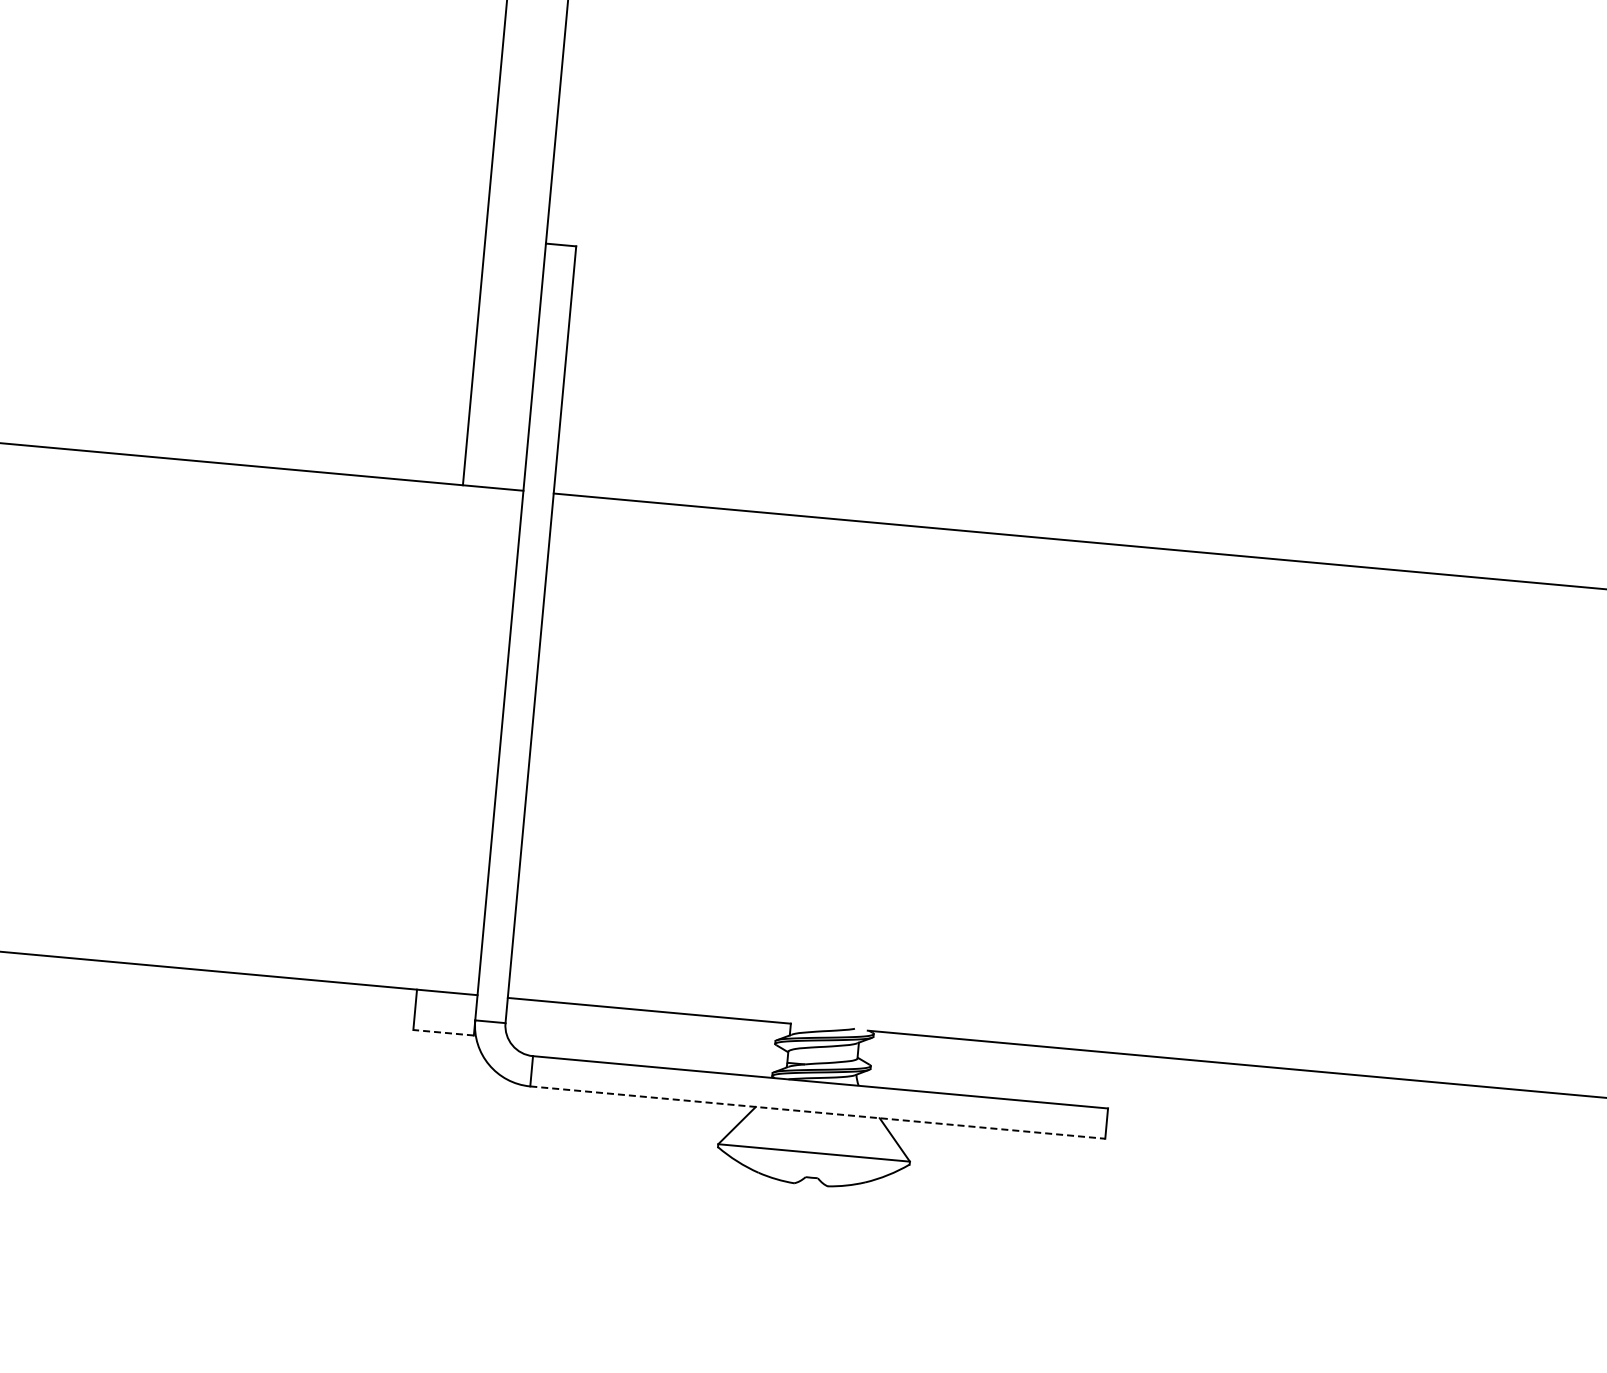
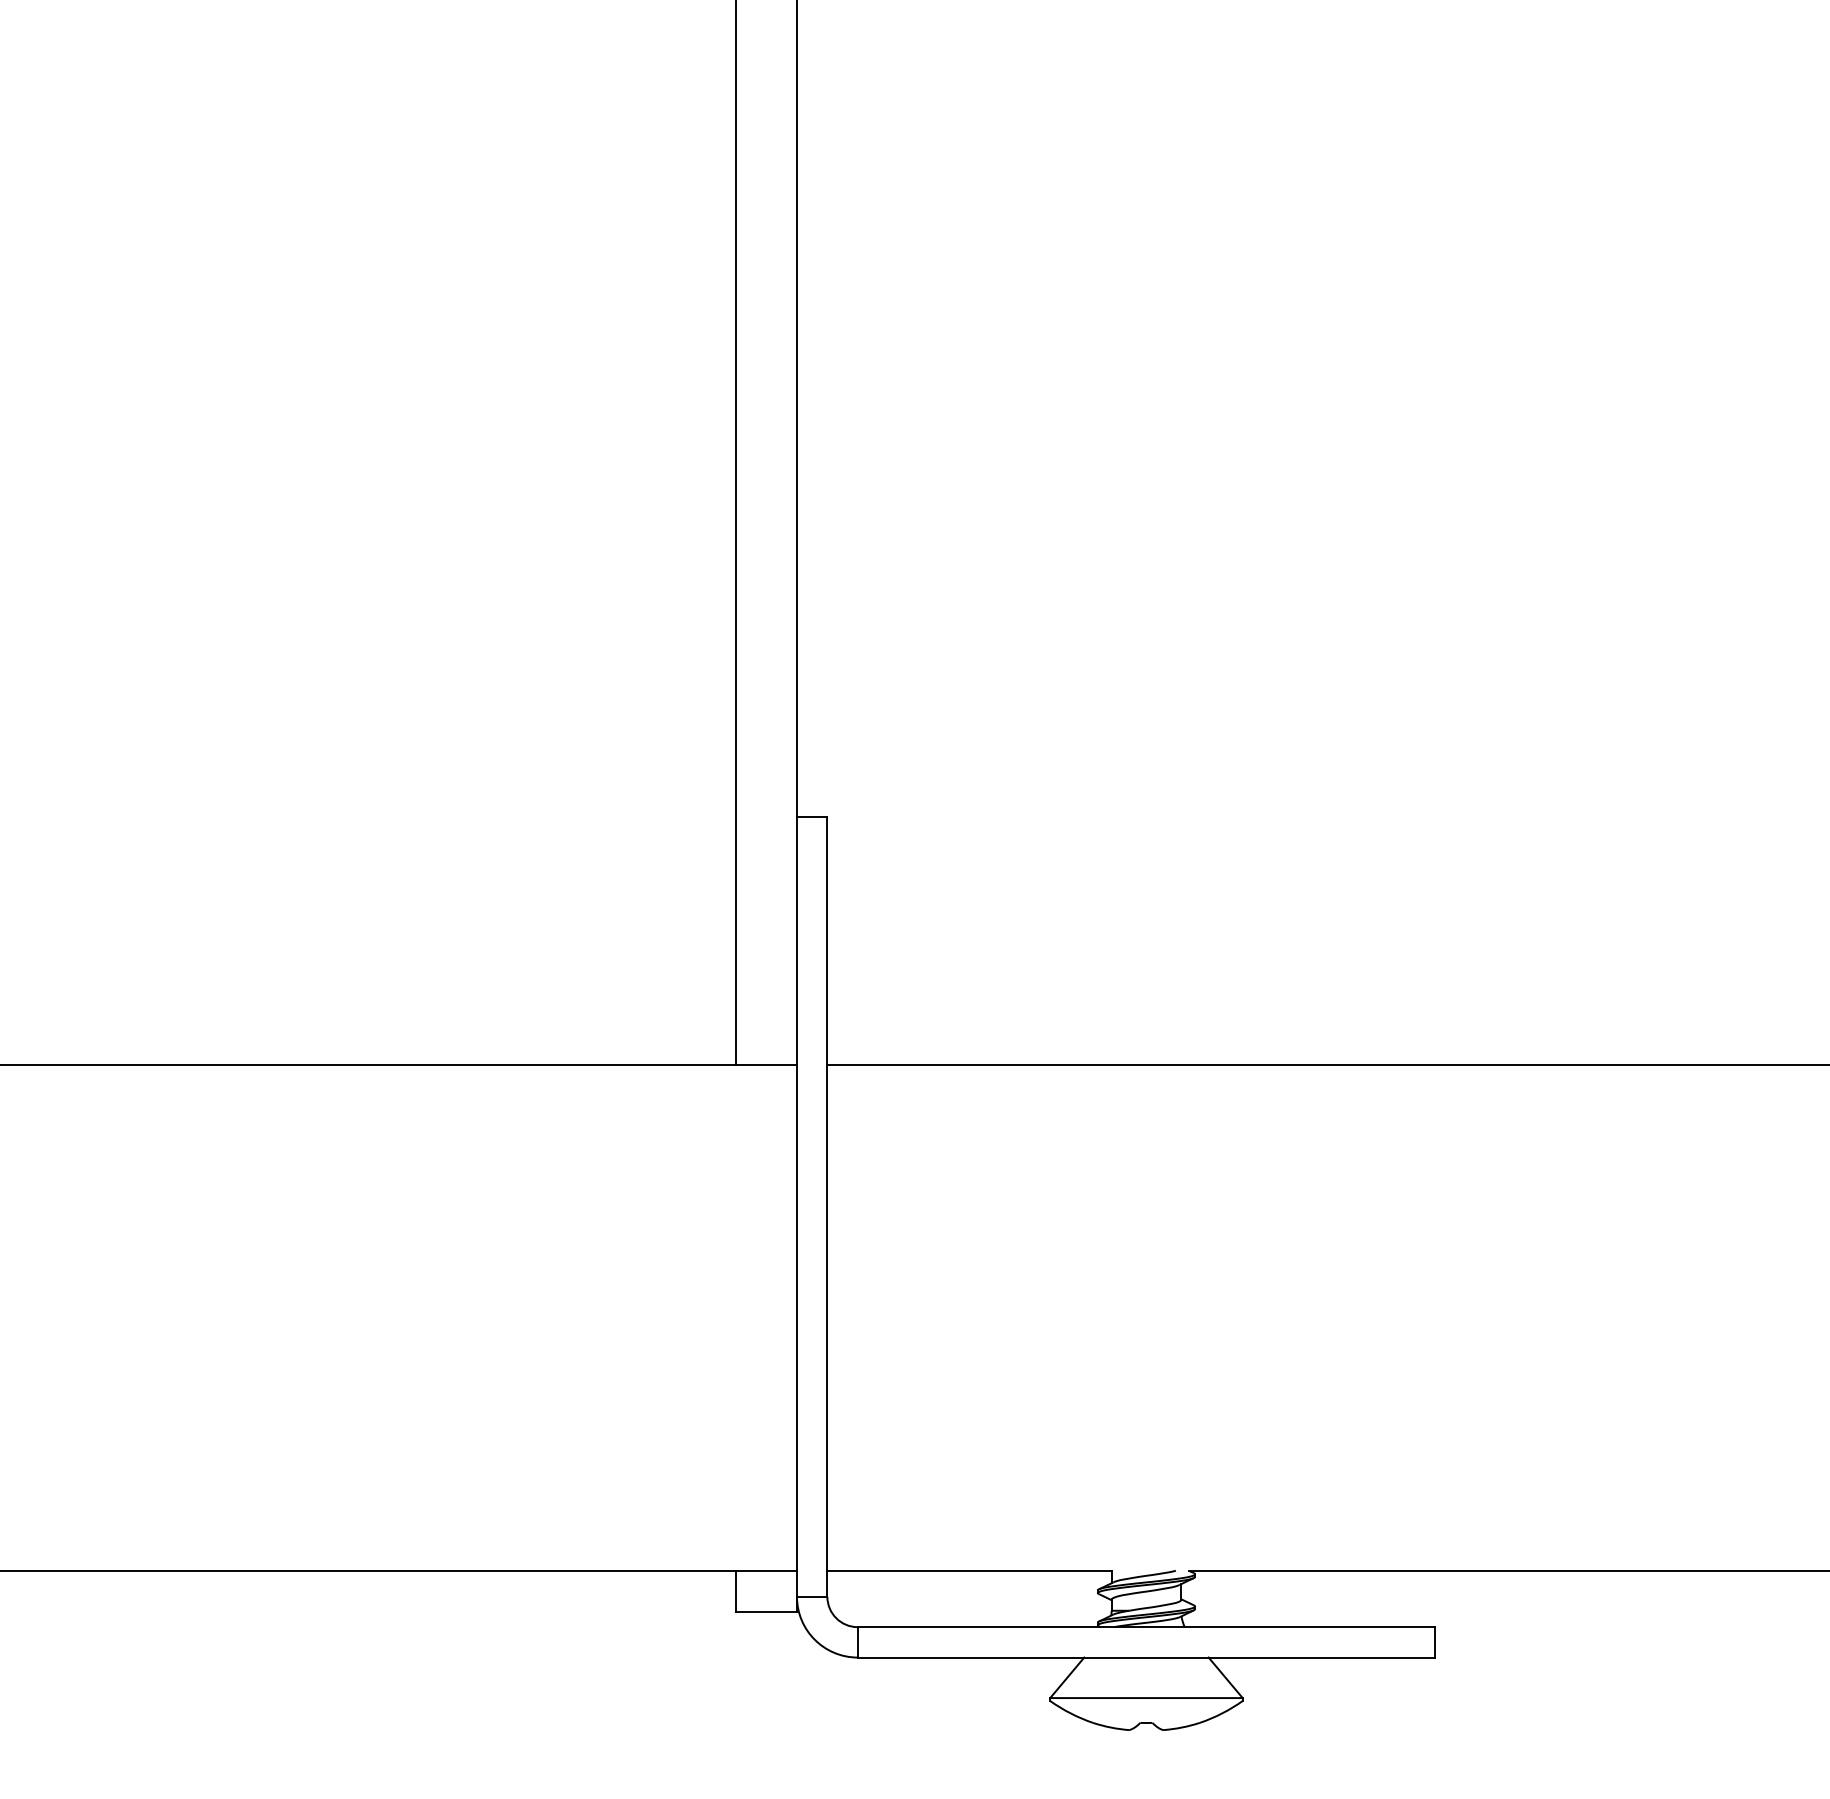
line: (443, 1032) -> (766, 1611), dashed -> solid
line: (817, 1112) -> (1146, 1657), dashed -> solid

